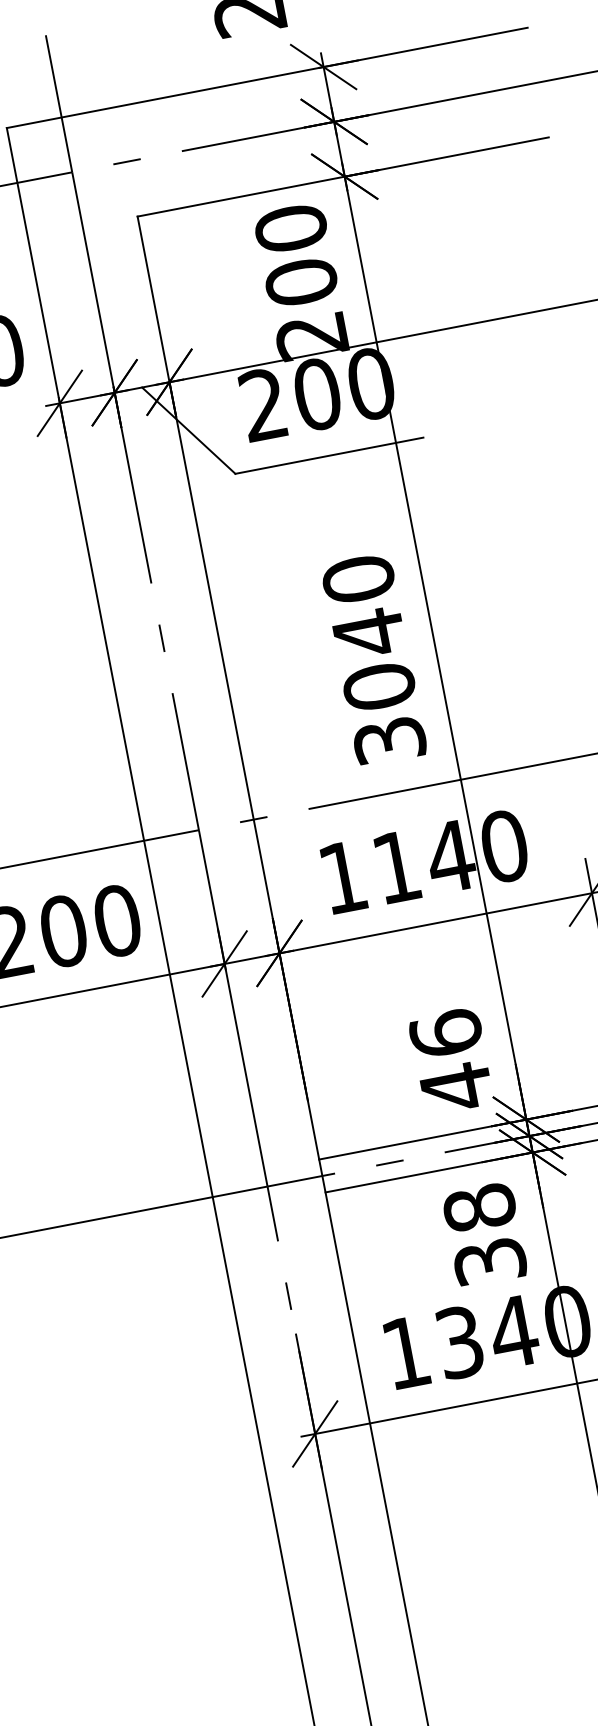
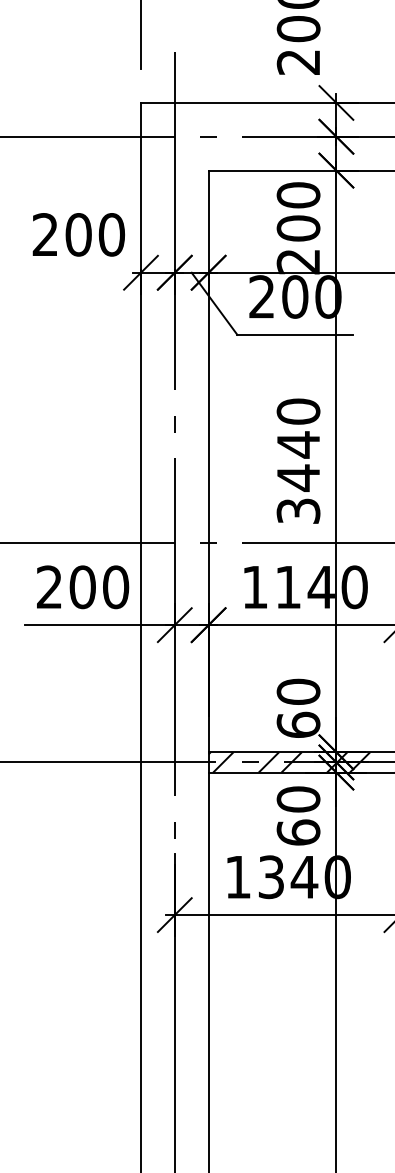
text: (379, 686) -> (298, 477), 3040 -> 3440
text: (451, 1060) -> (298, 708), 46 -> 60
hatch: (453, 1150) -> (289, 762), added
text: (484, 1233) -> (298, 815), 38 -> 60

